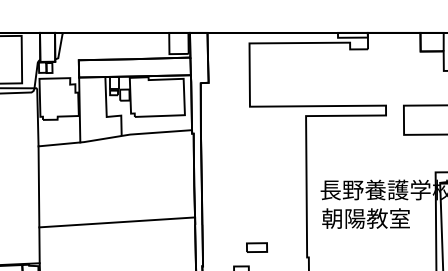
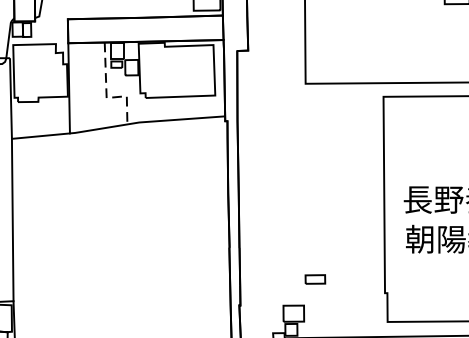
line: (106, 115) -> (106, 95), solid -> dashed
line: (117, 222) -> (121, 244), removed
part: (256, 247) -> (314, 279), size x0.7

